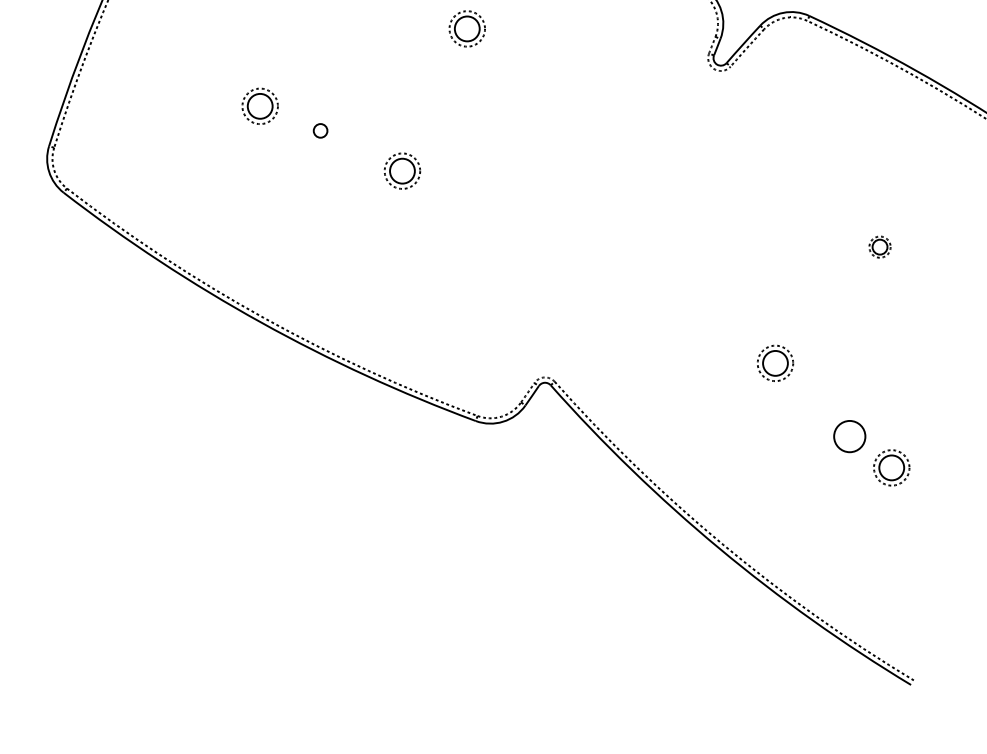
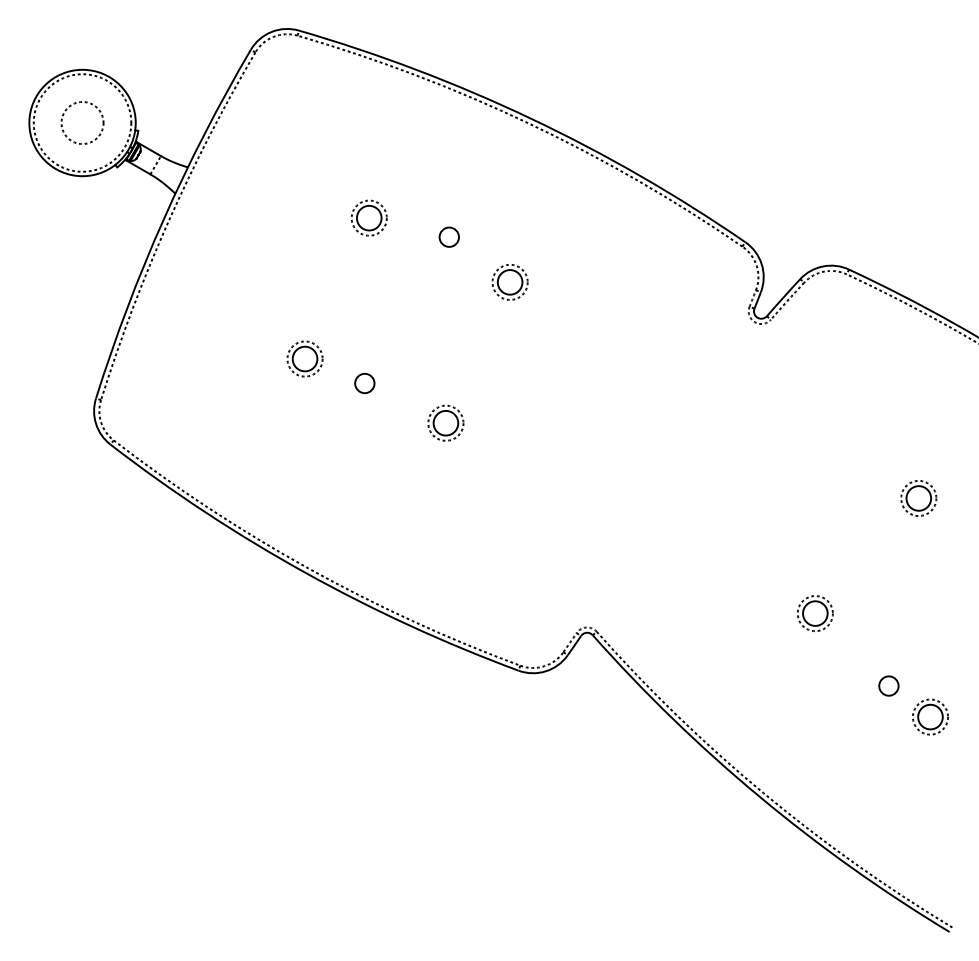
circle: (320, 130) -> (364, 382), size x1.43
part: (879, 247) -> (918, 498), size x1.67
circle: (849, 436) -> (888, 685), size x0.62

